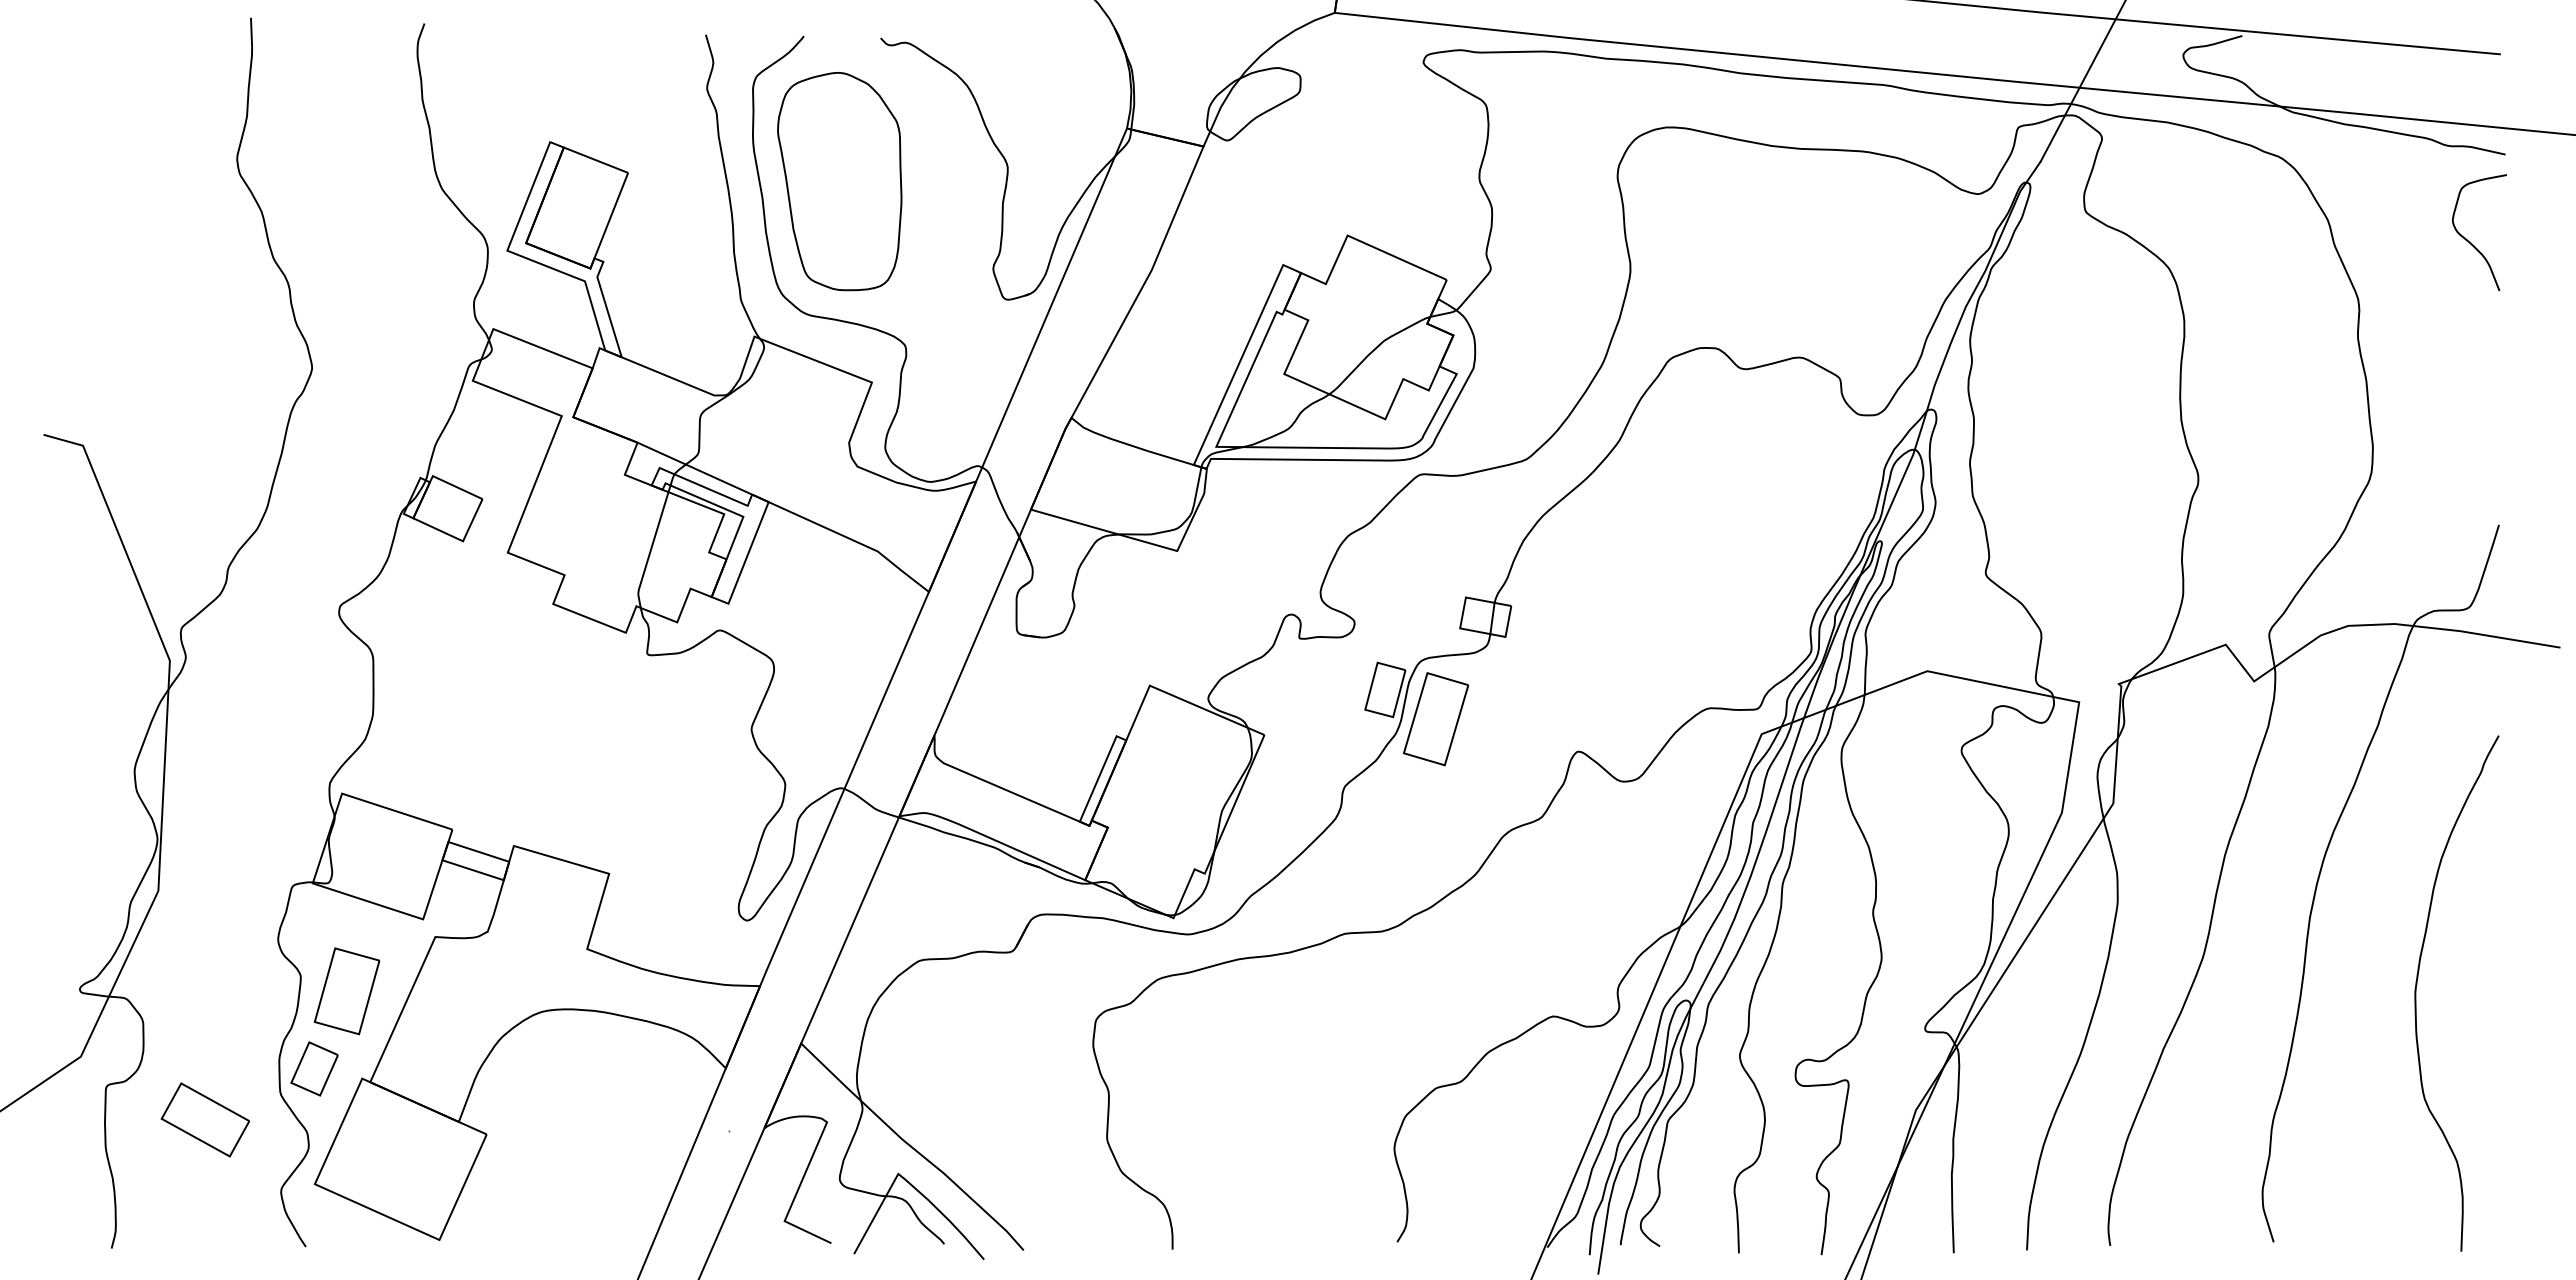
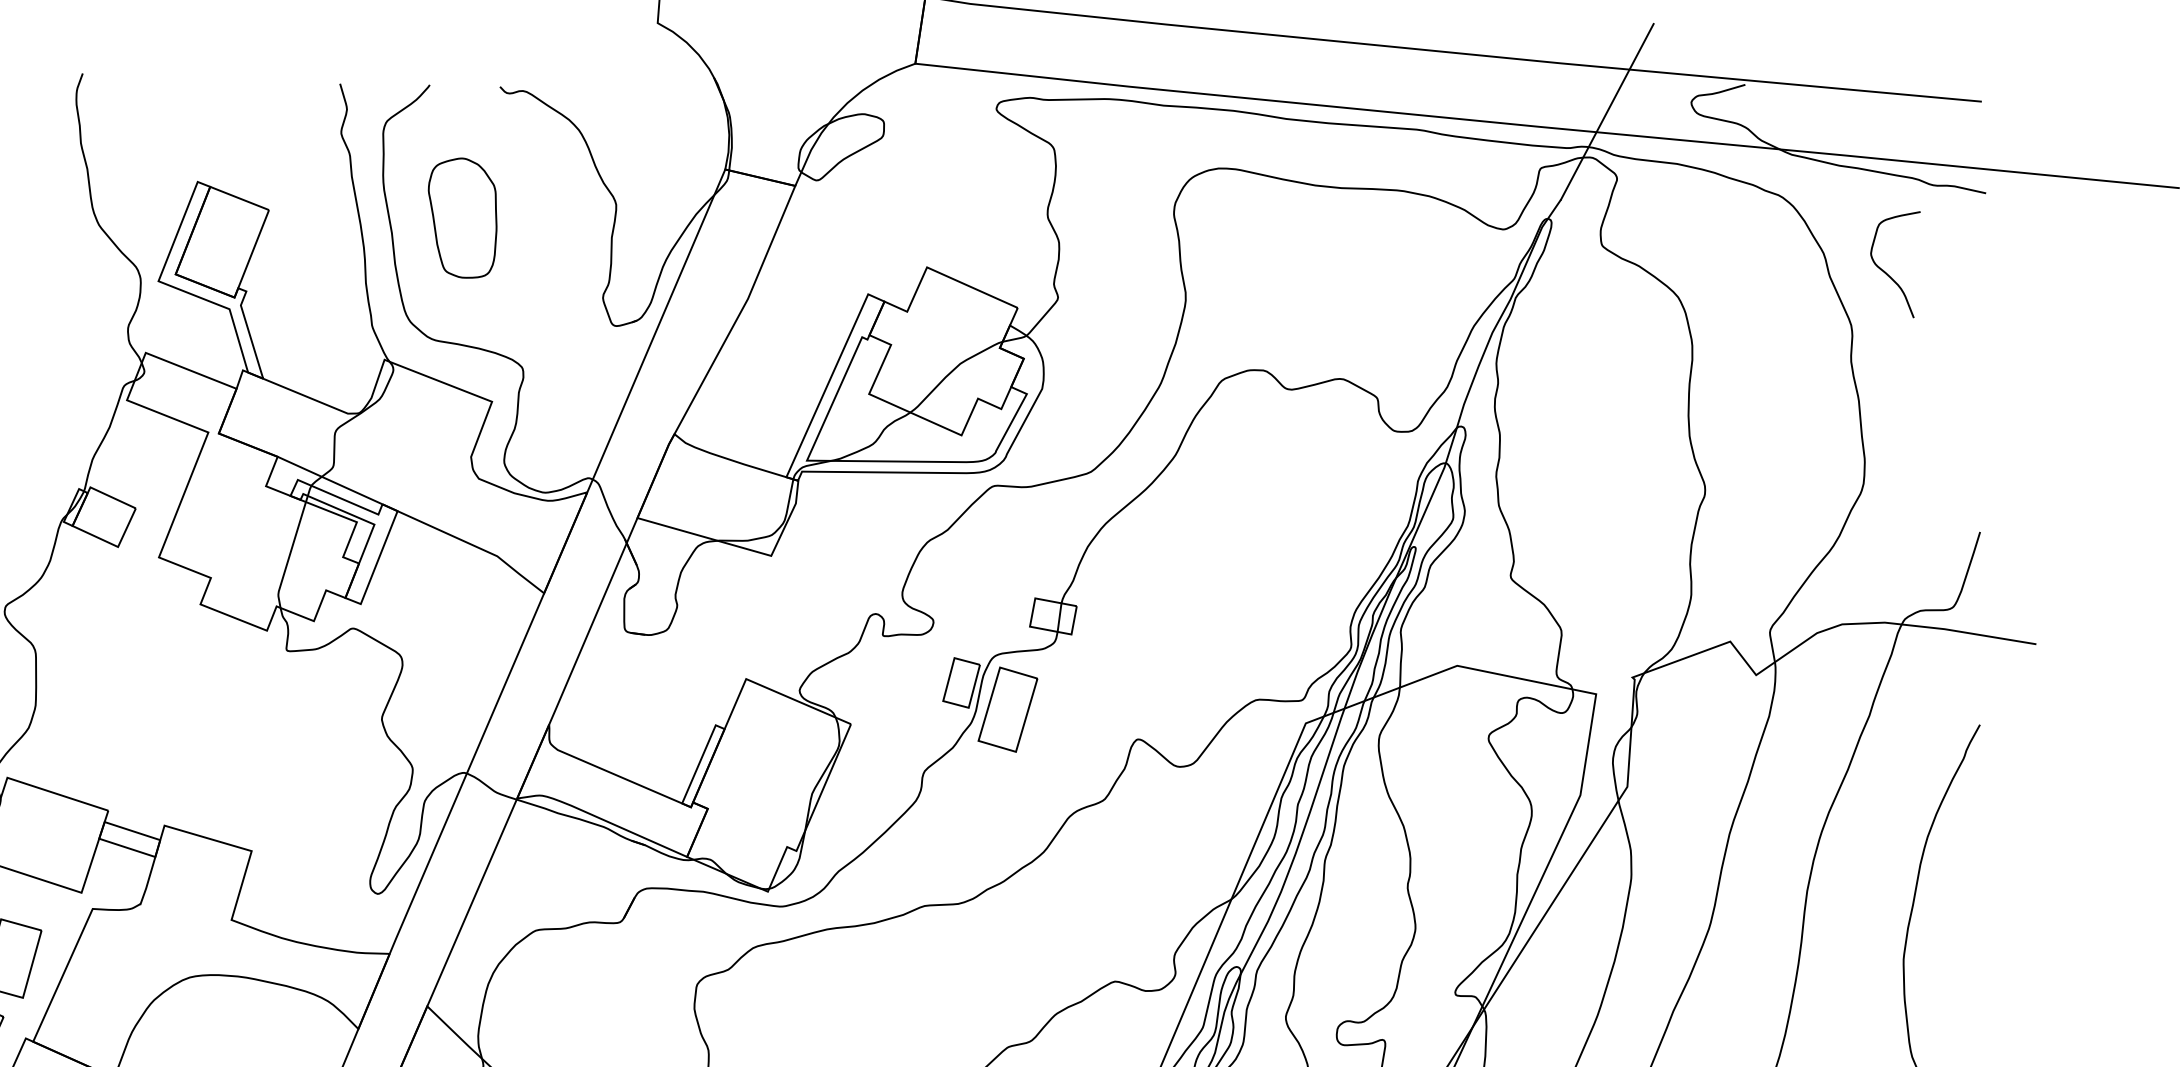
part: (839, 181) -> (462, 217), size x0.6
curve: (2471, 242) -> (1888, 273), moved

